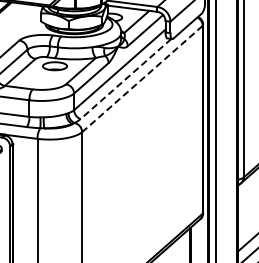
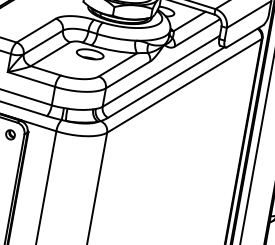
line: (126, 78) -> (166, 82), dashed -> solid
line: (142, 79) -> (184, 86), dashed -> solid

